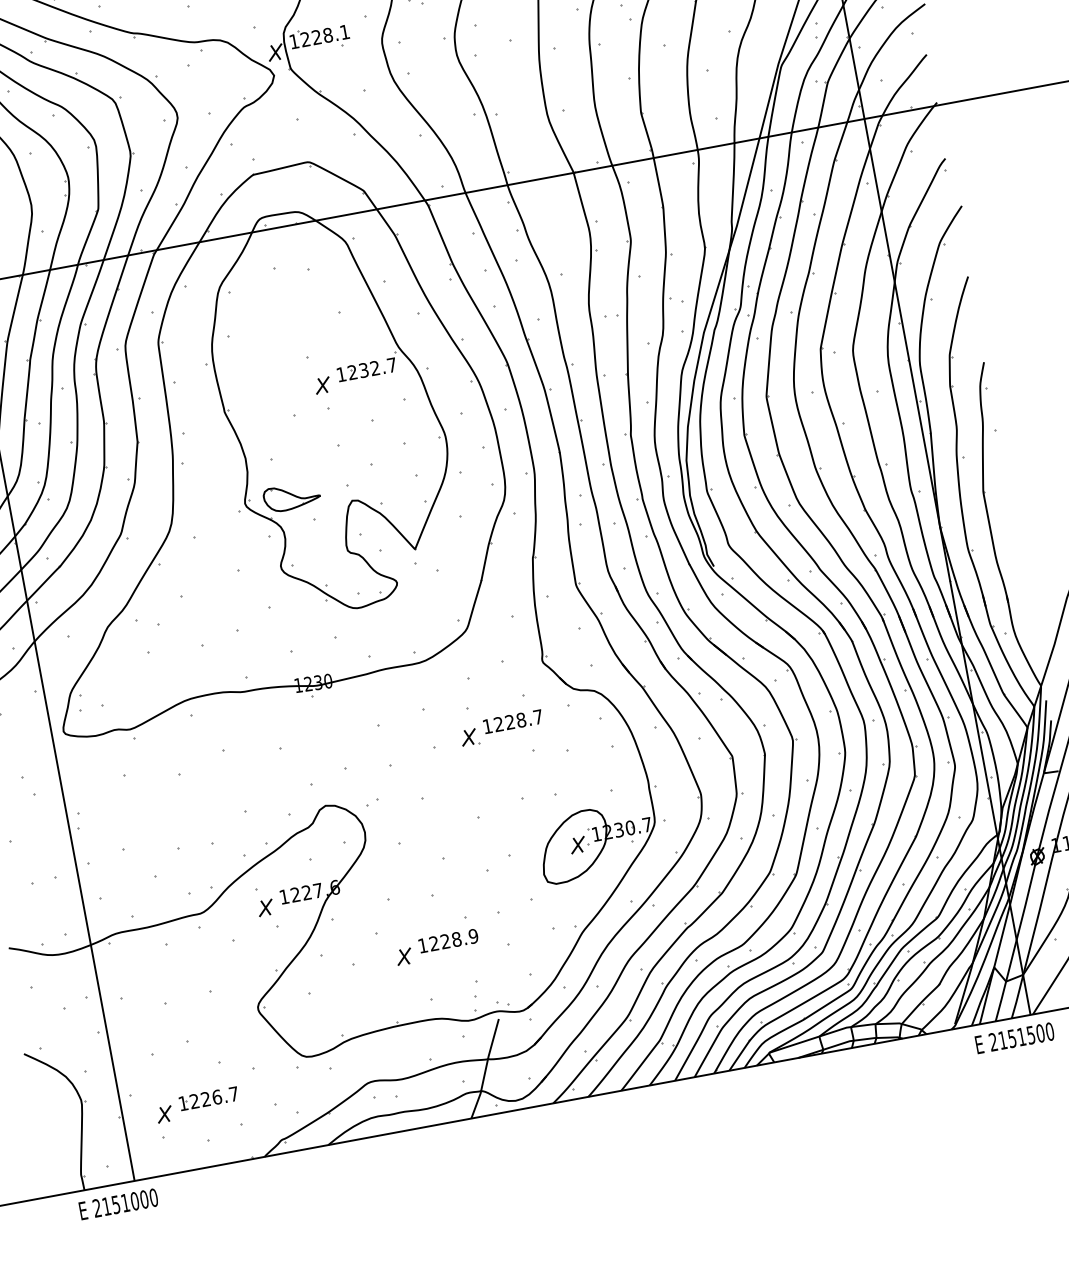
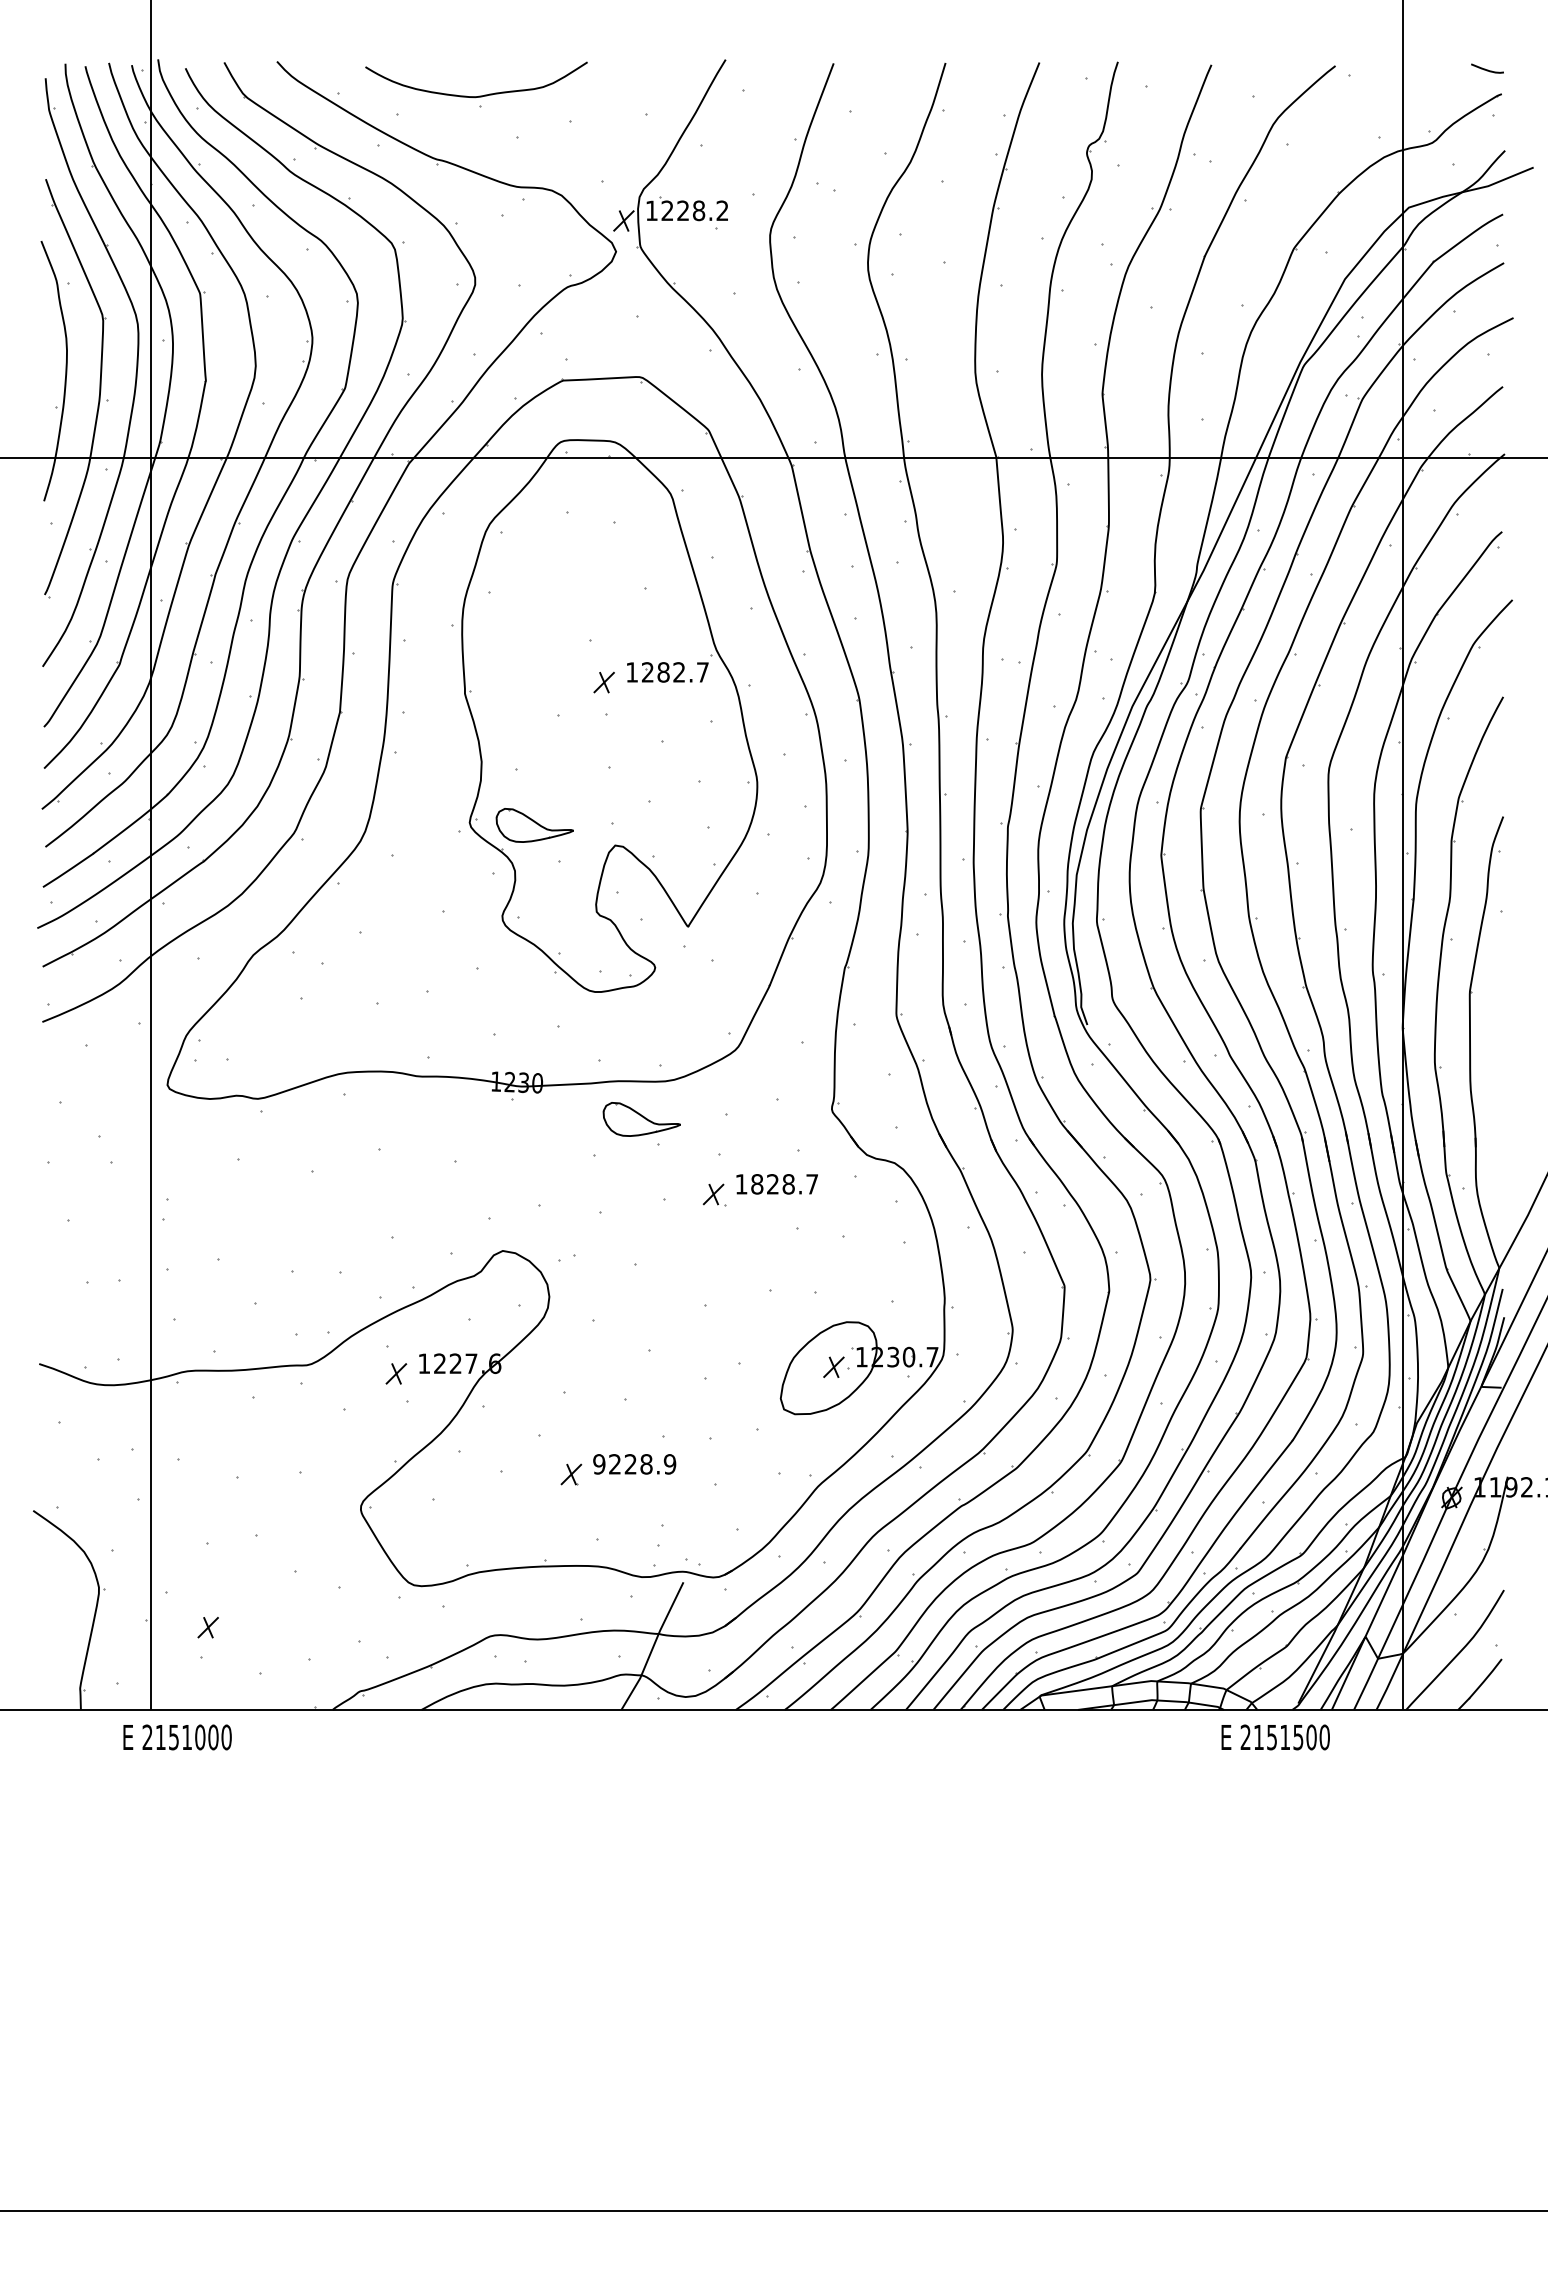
text: (344, 32) -> (722, 210), 1228.1 -> 1228.2
text: (363, 370) -> (663, 672), 1232.7 -> 1282.7
part: (407, 693) -> (641, 1119), added
text: (499, 724) -> (757, 1184), 1228.7 -> 1828.7
text: (423, 945) -> (599, 1464), 1228.9 -> 9228.9
text: (1014, 1038) -> (1275, 1737), moved
part: (208, 1098) -> (271, 1617), removed
text: (118, 1204) -> (177, 1737), moved

